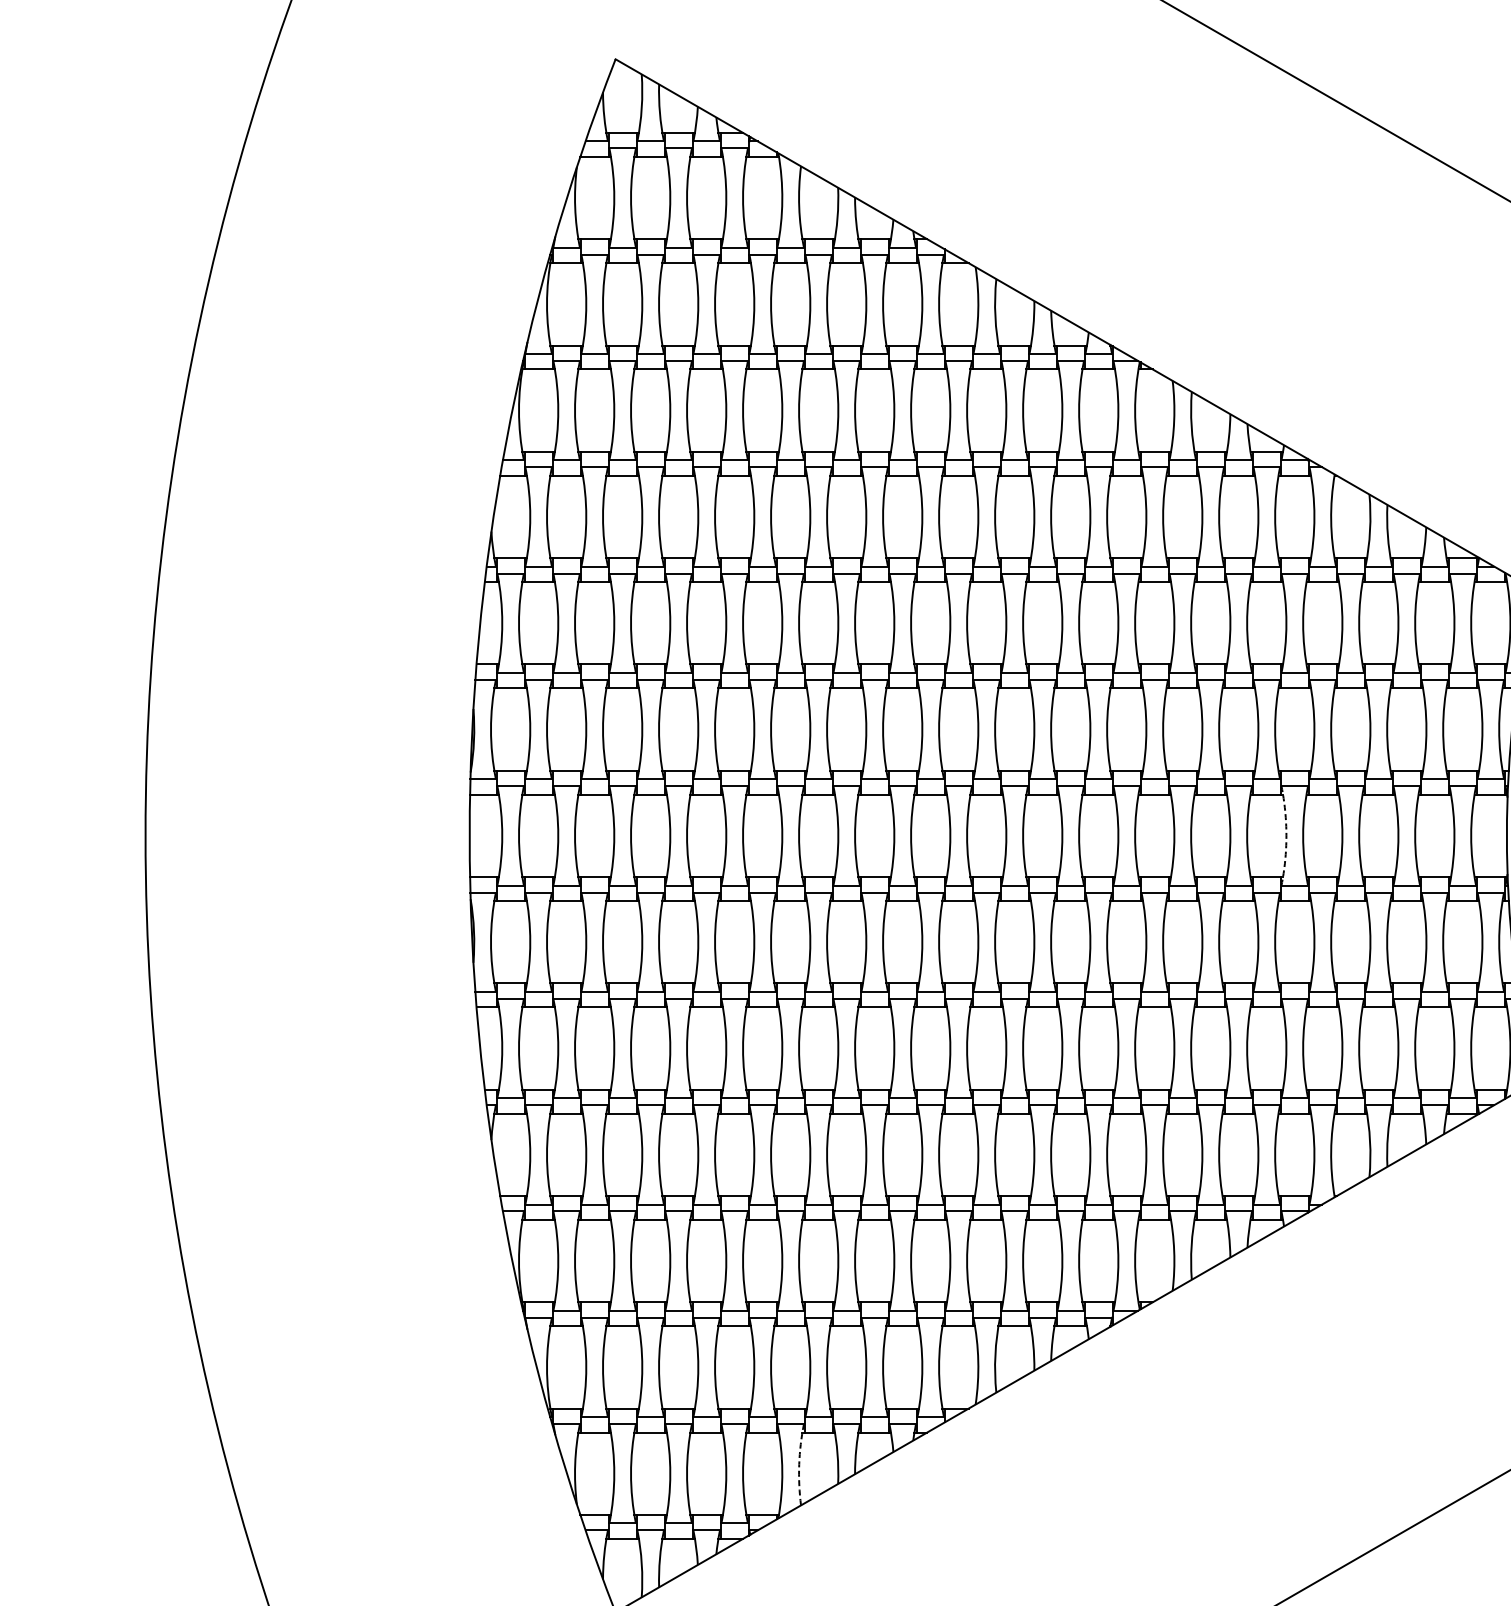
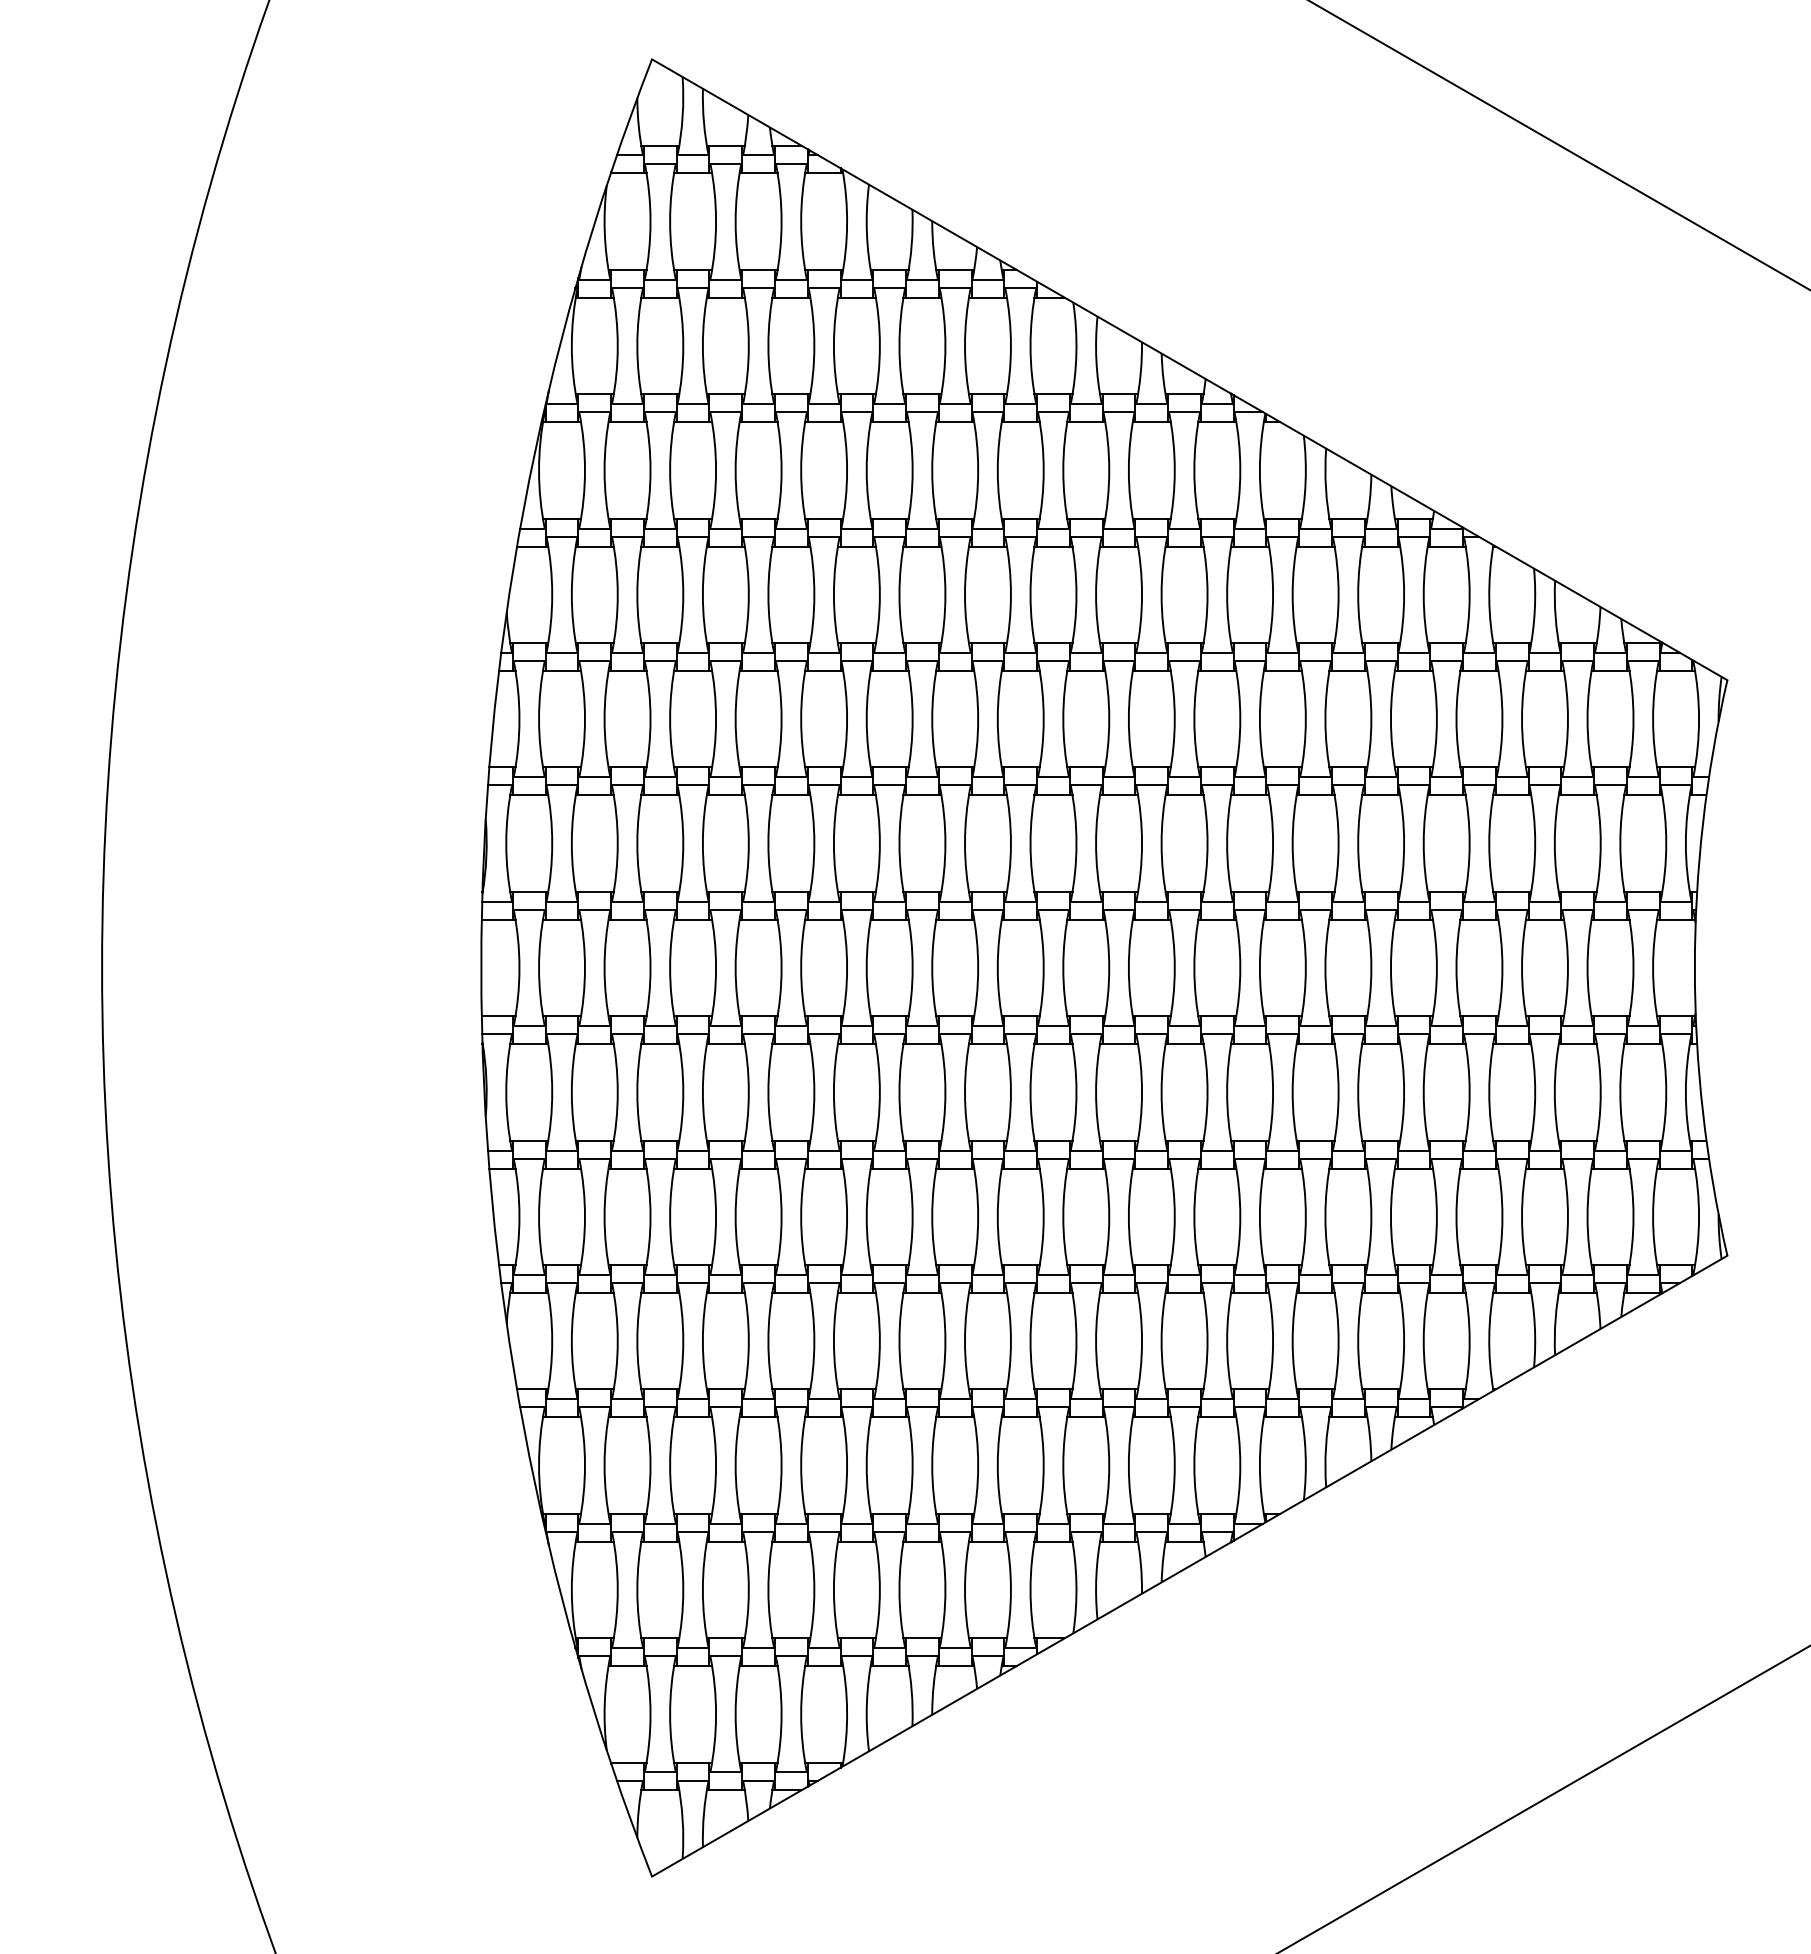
arc: (1286, 835) -> (1436, 967), dashed -> solid
arc: (798, 1464) -> (866, 1703), dashed -> solid

